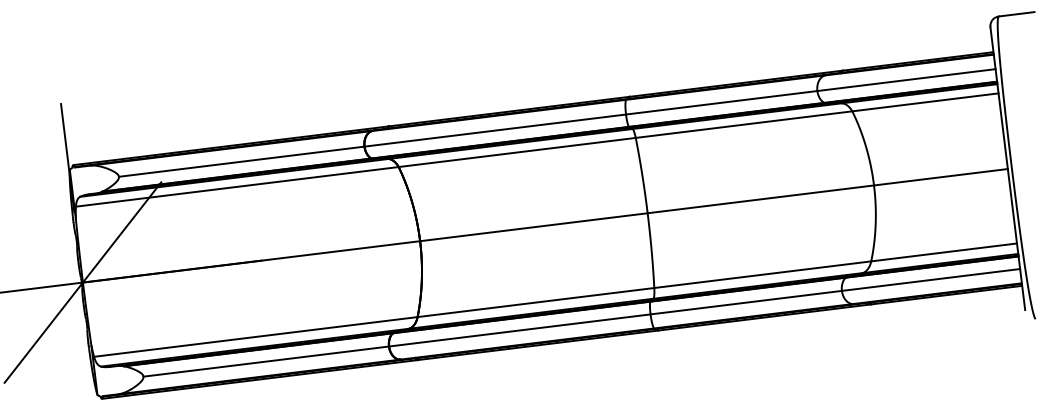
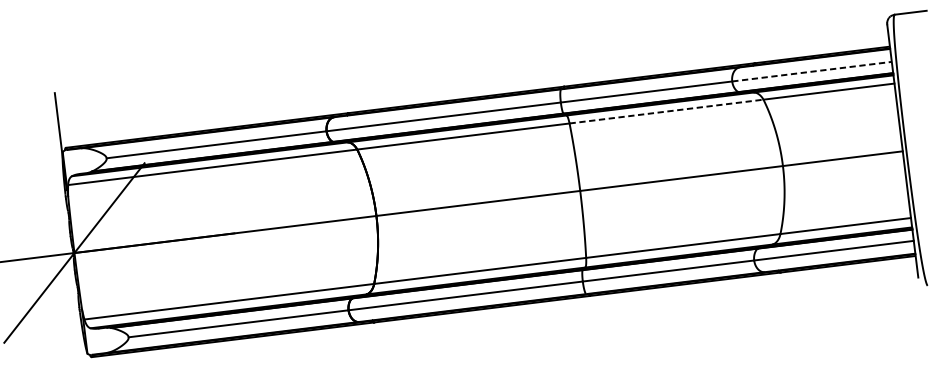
line: (906, 80) -> (812, 72), solid -> dashed
line: (744, 124) -> (666, 111), solid -> dashed

